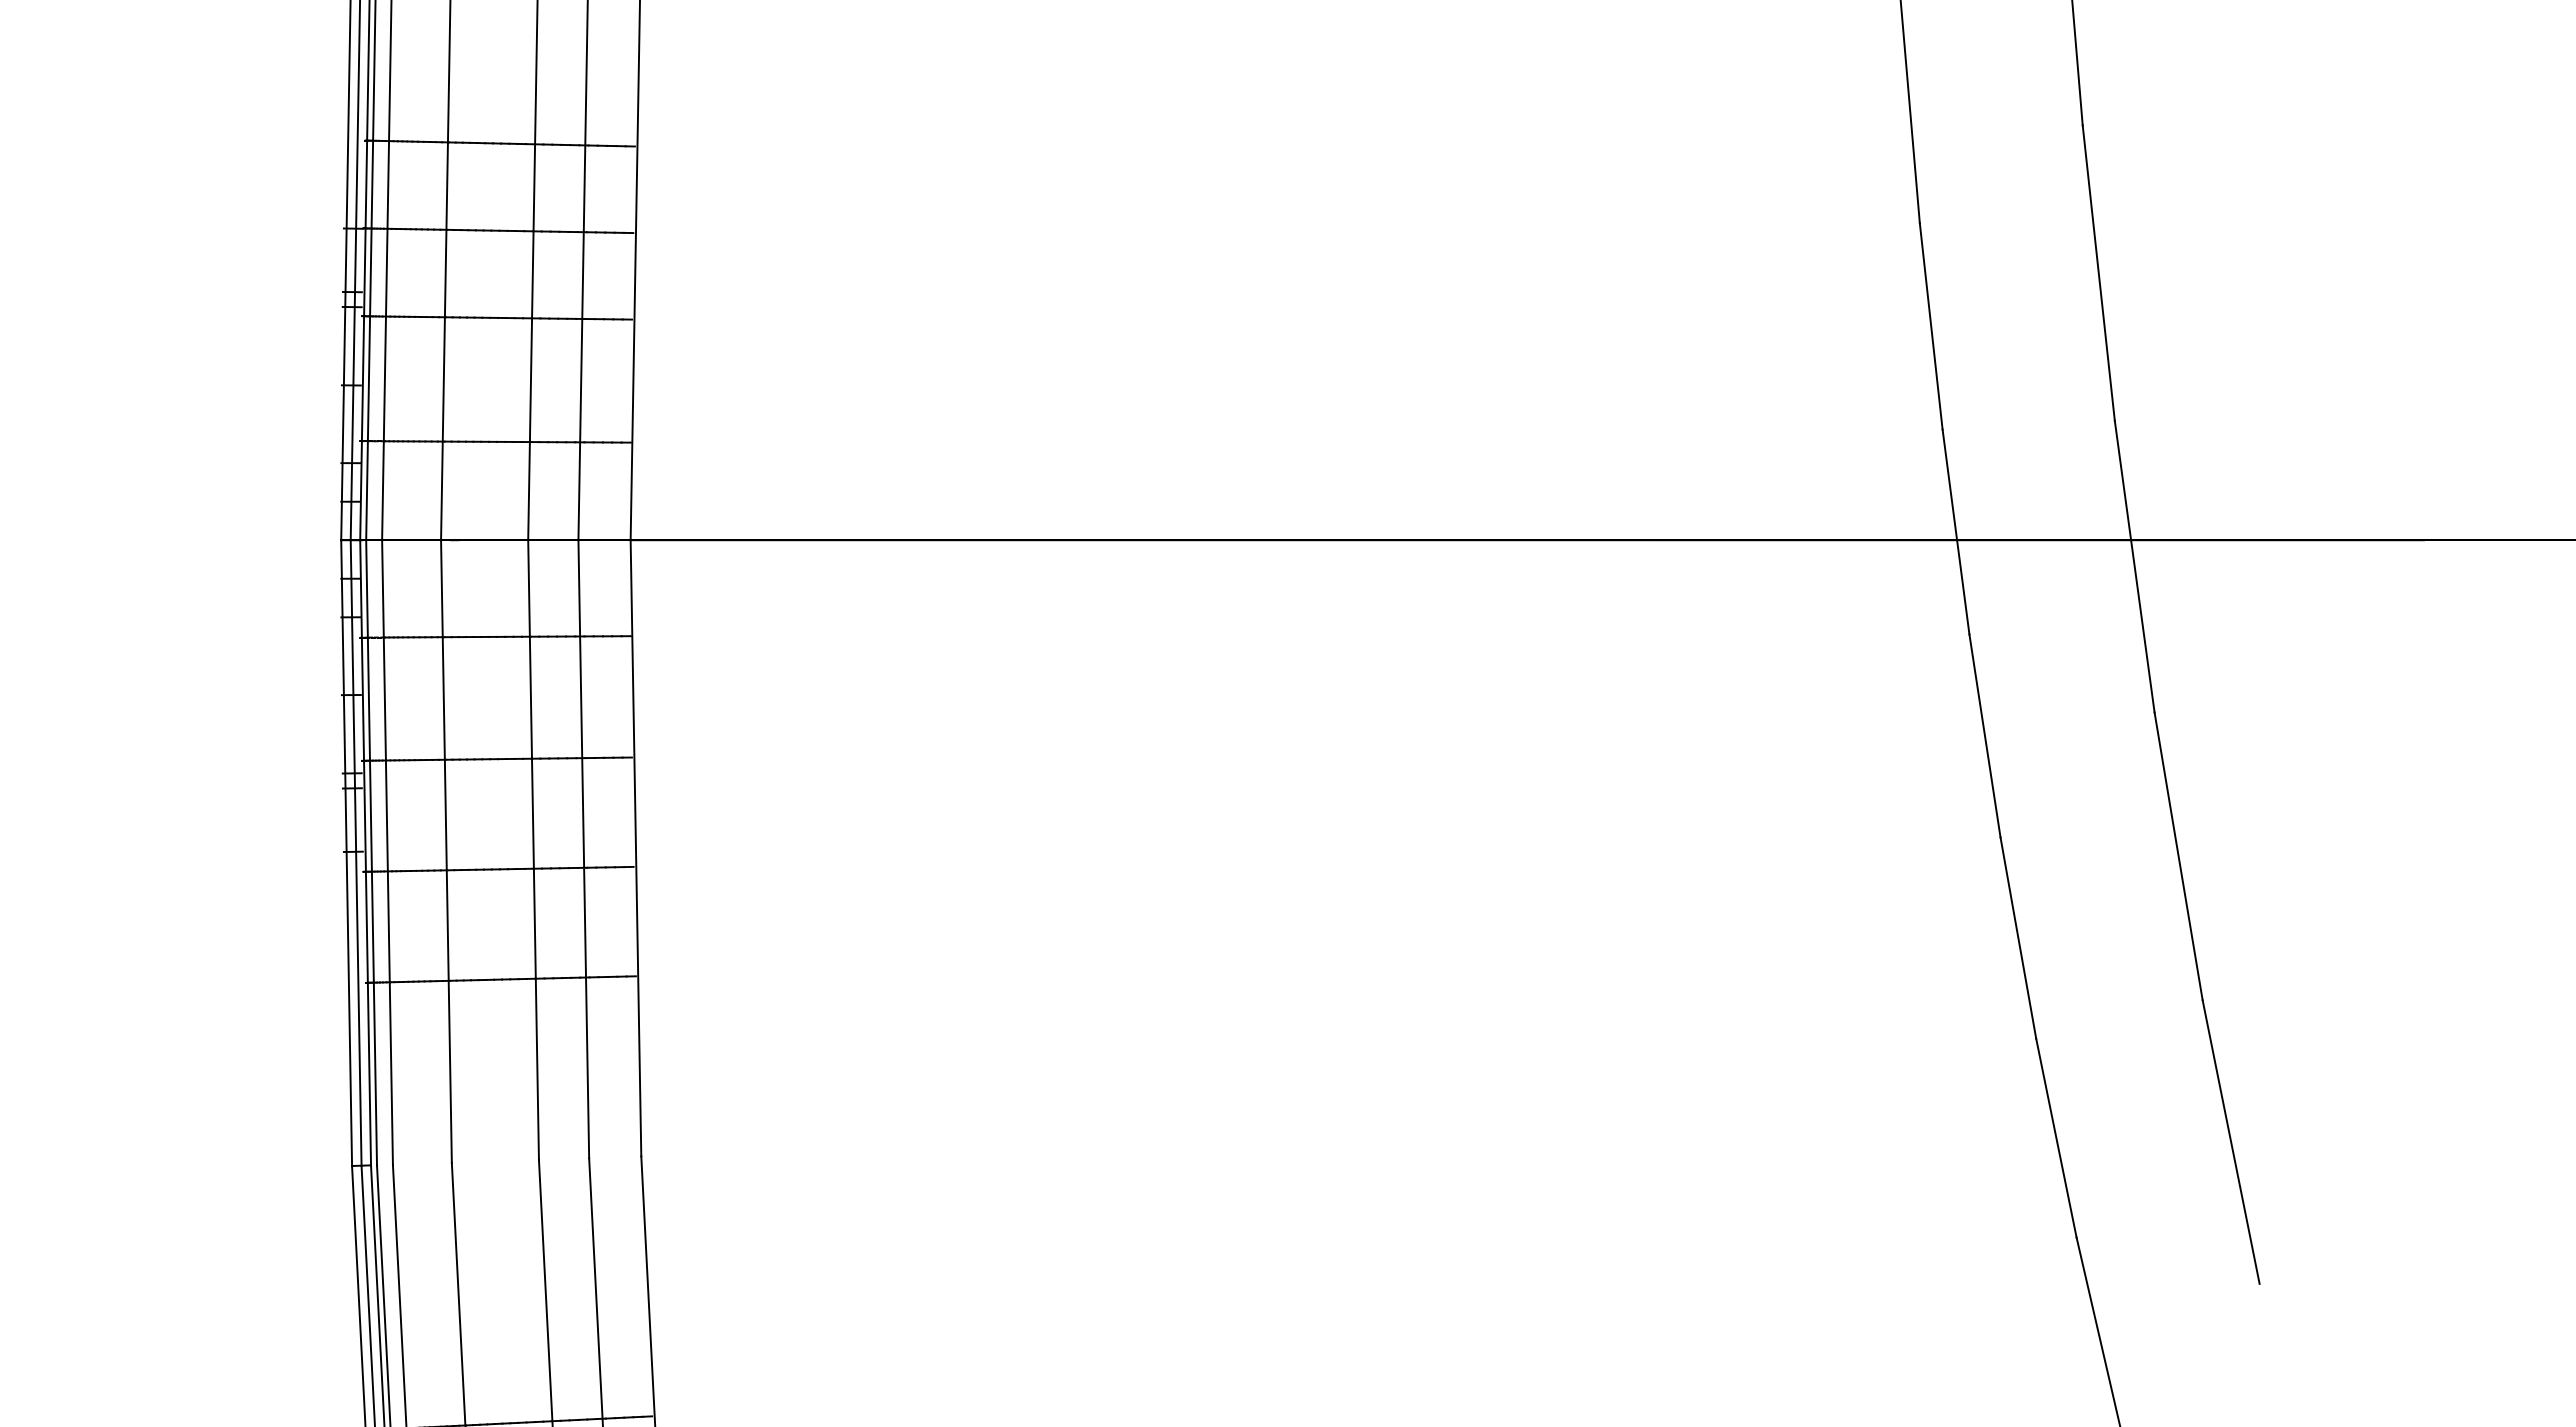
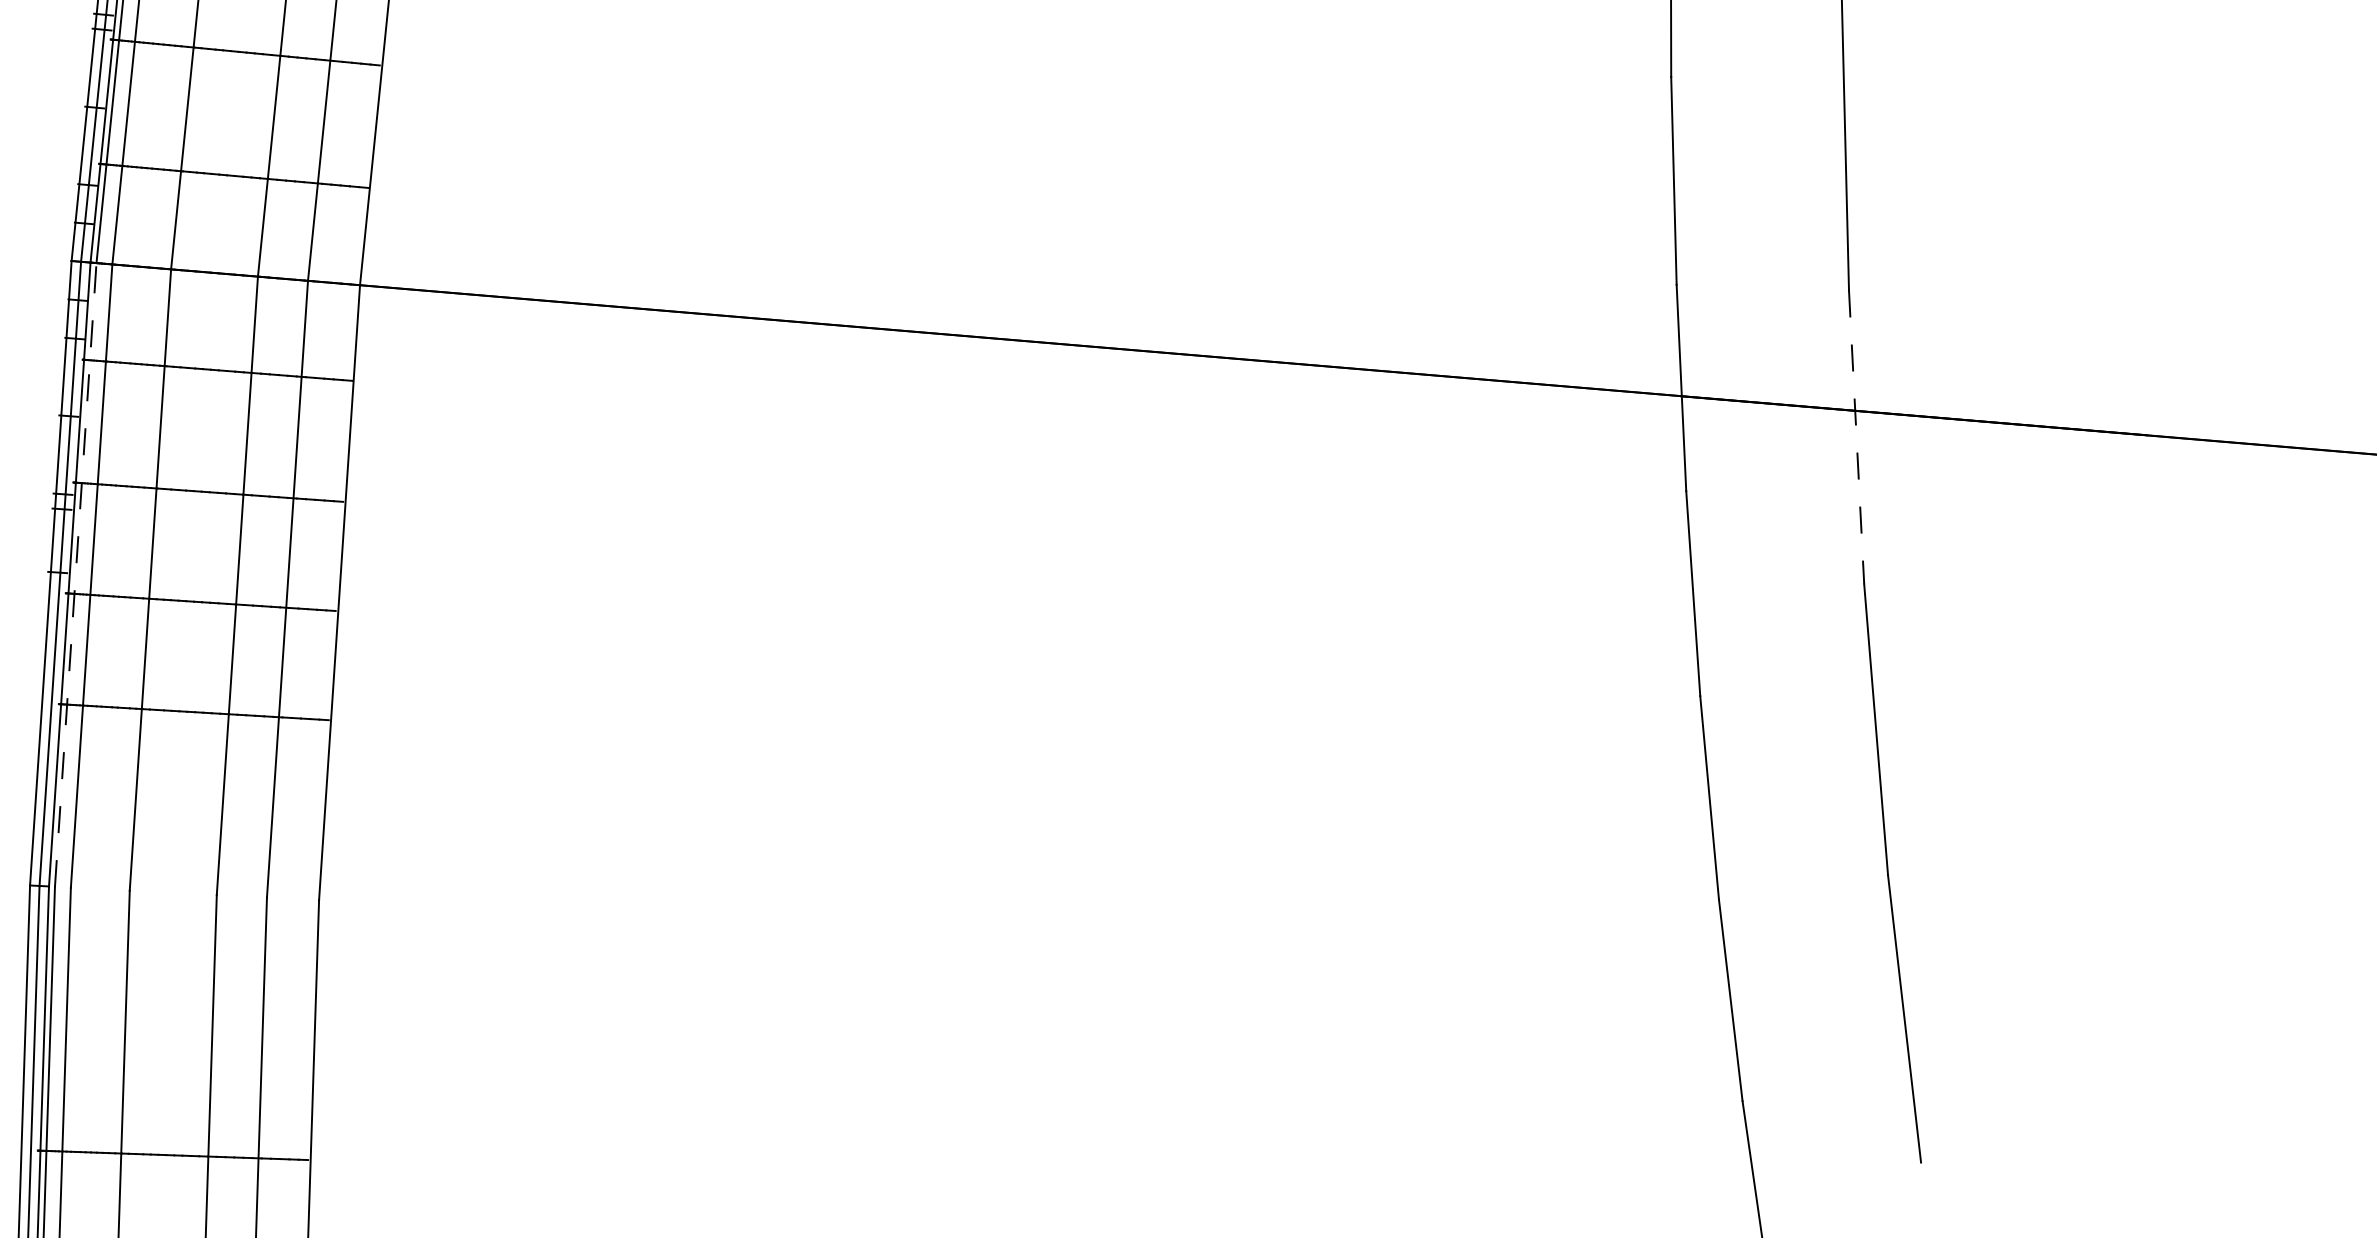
line: (2134, 567) -> (1856, 438), solid -> dashed
line: (371, 852) -> (75, 574), solid -> dashed

